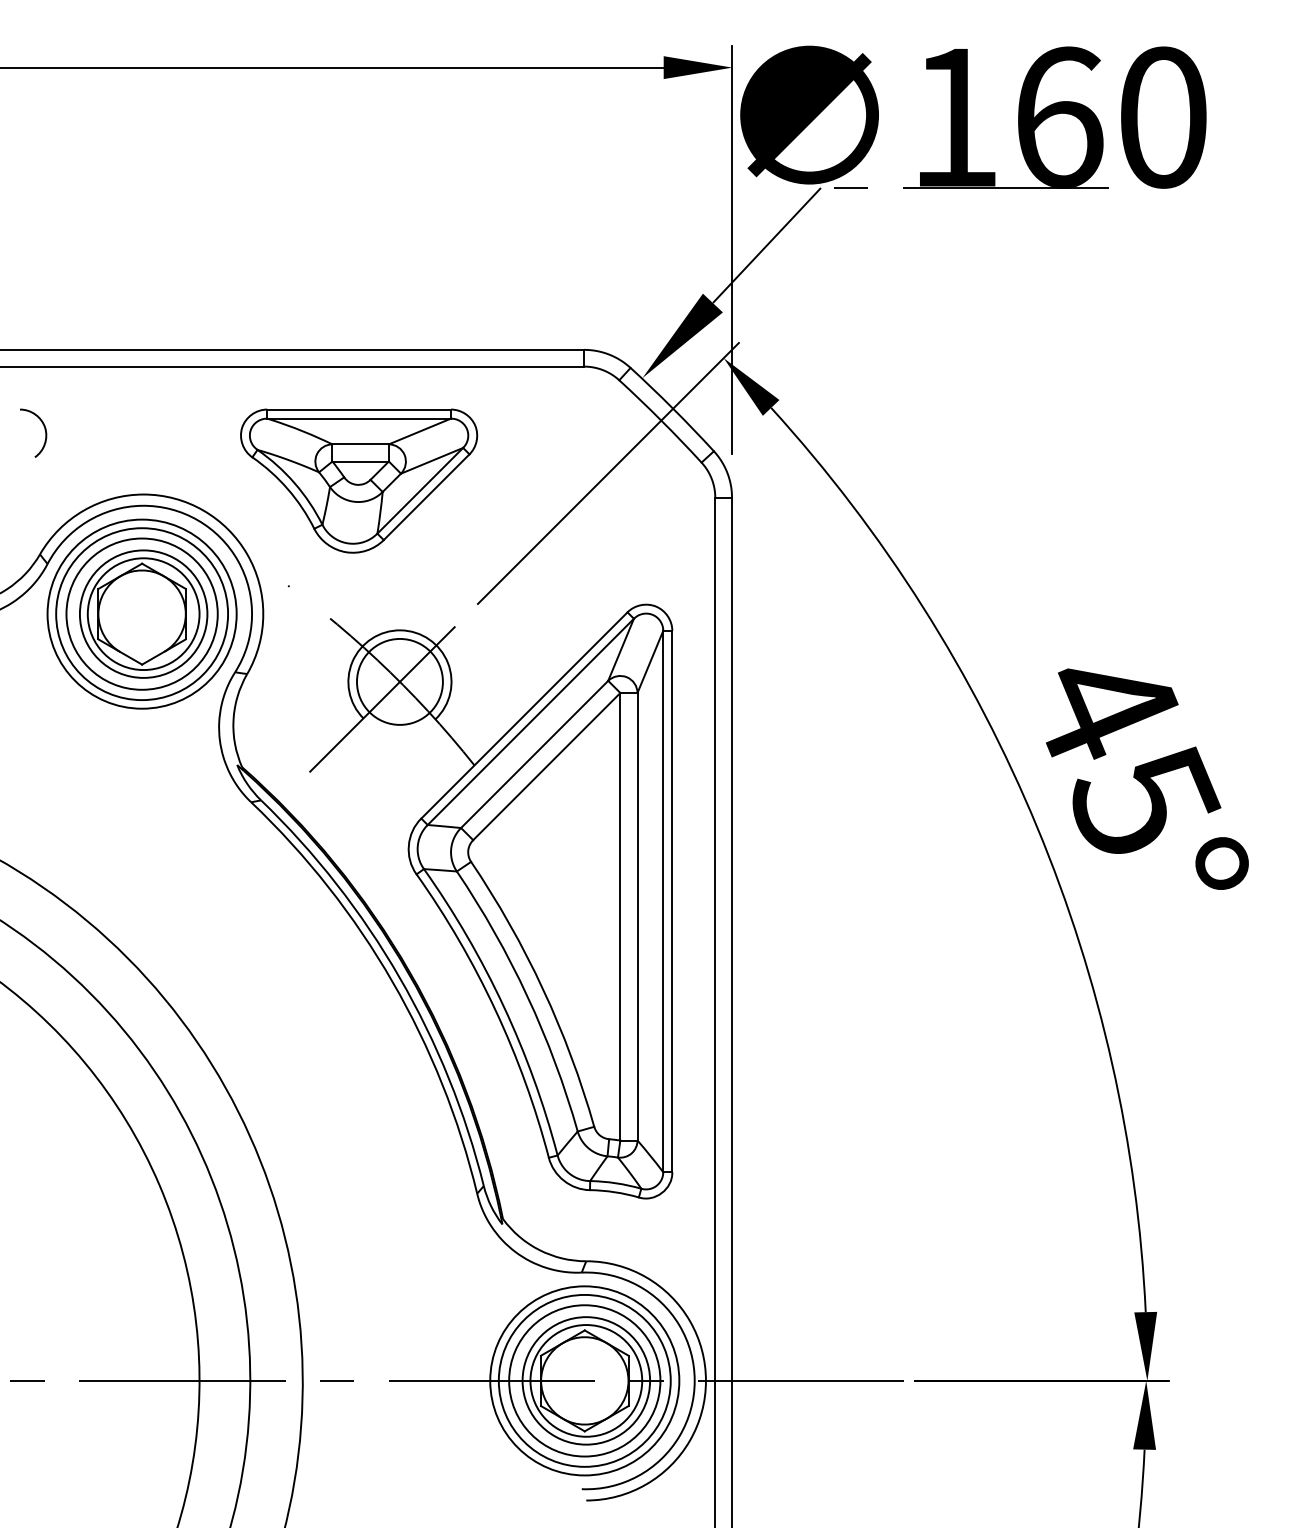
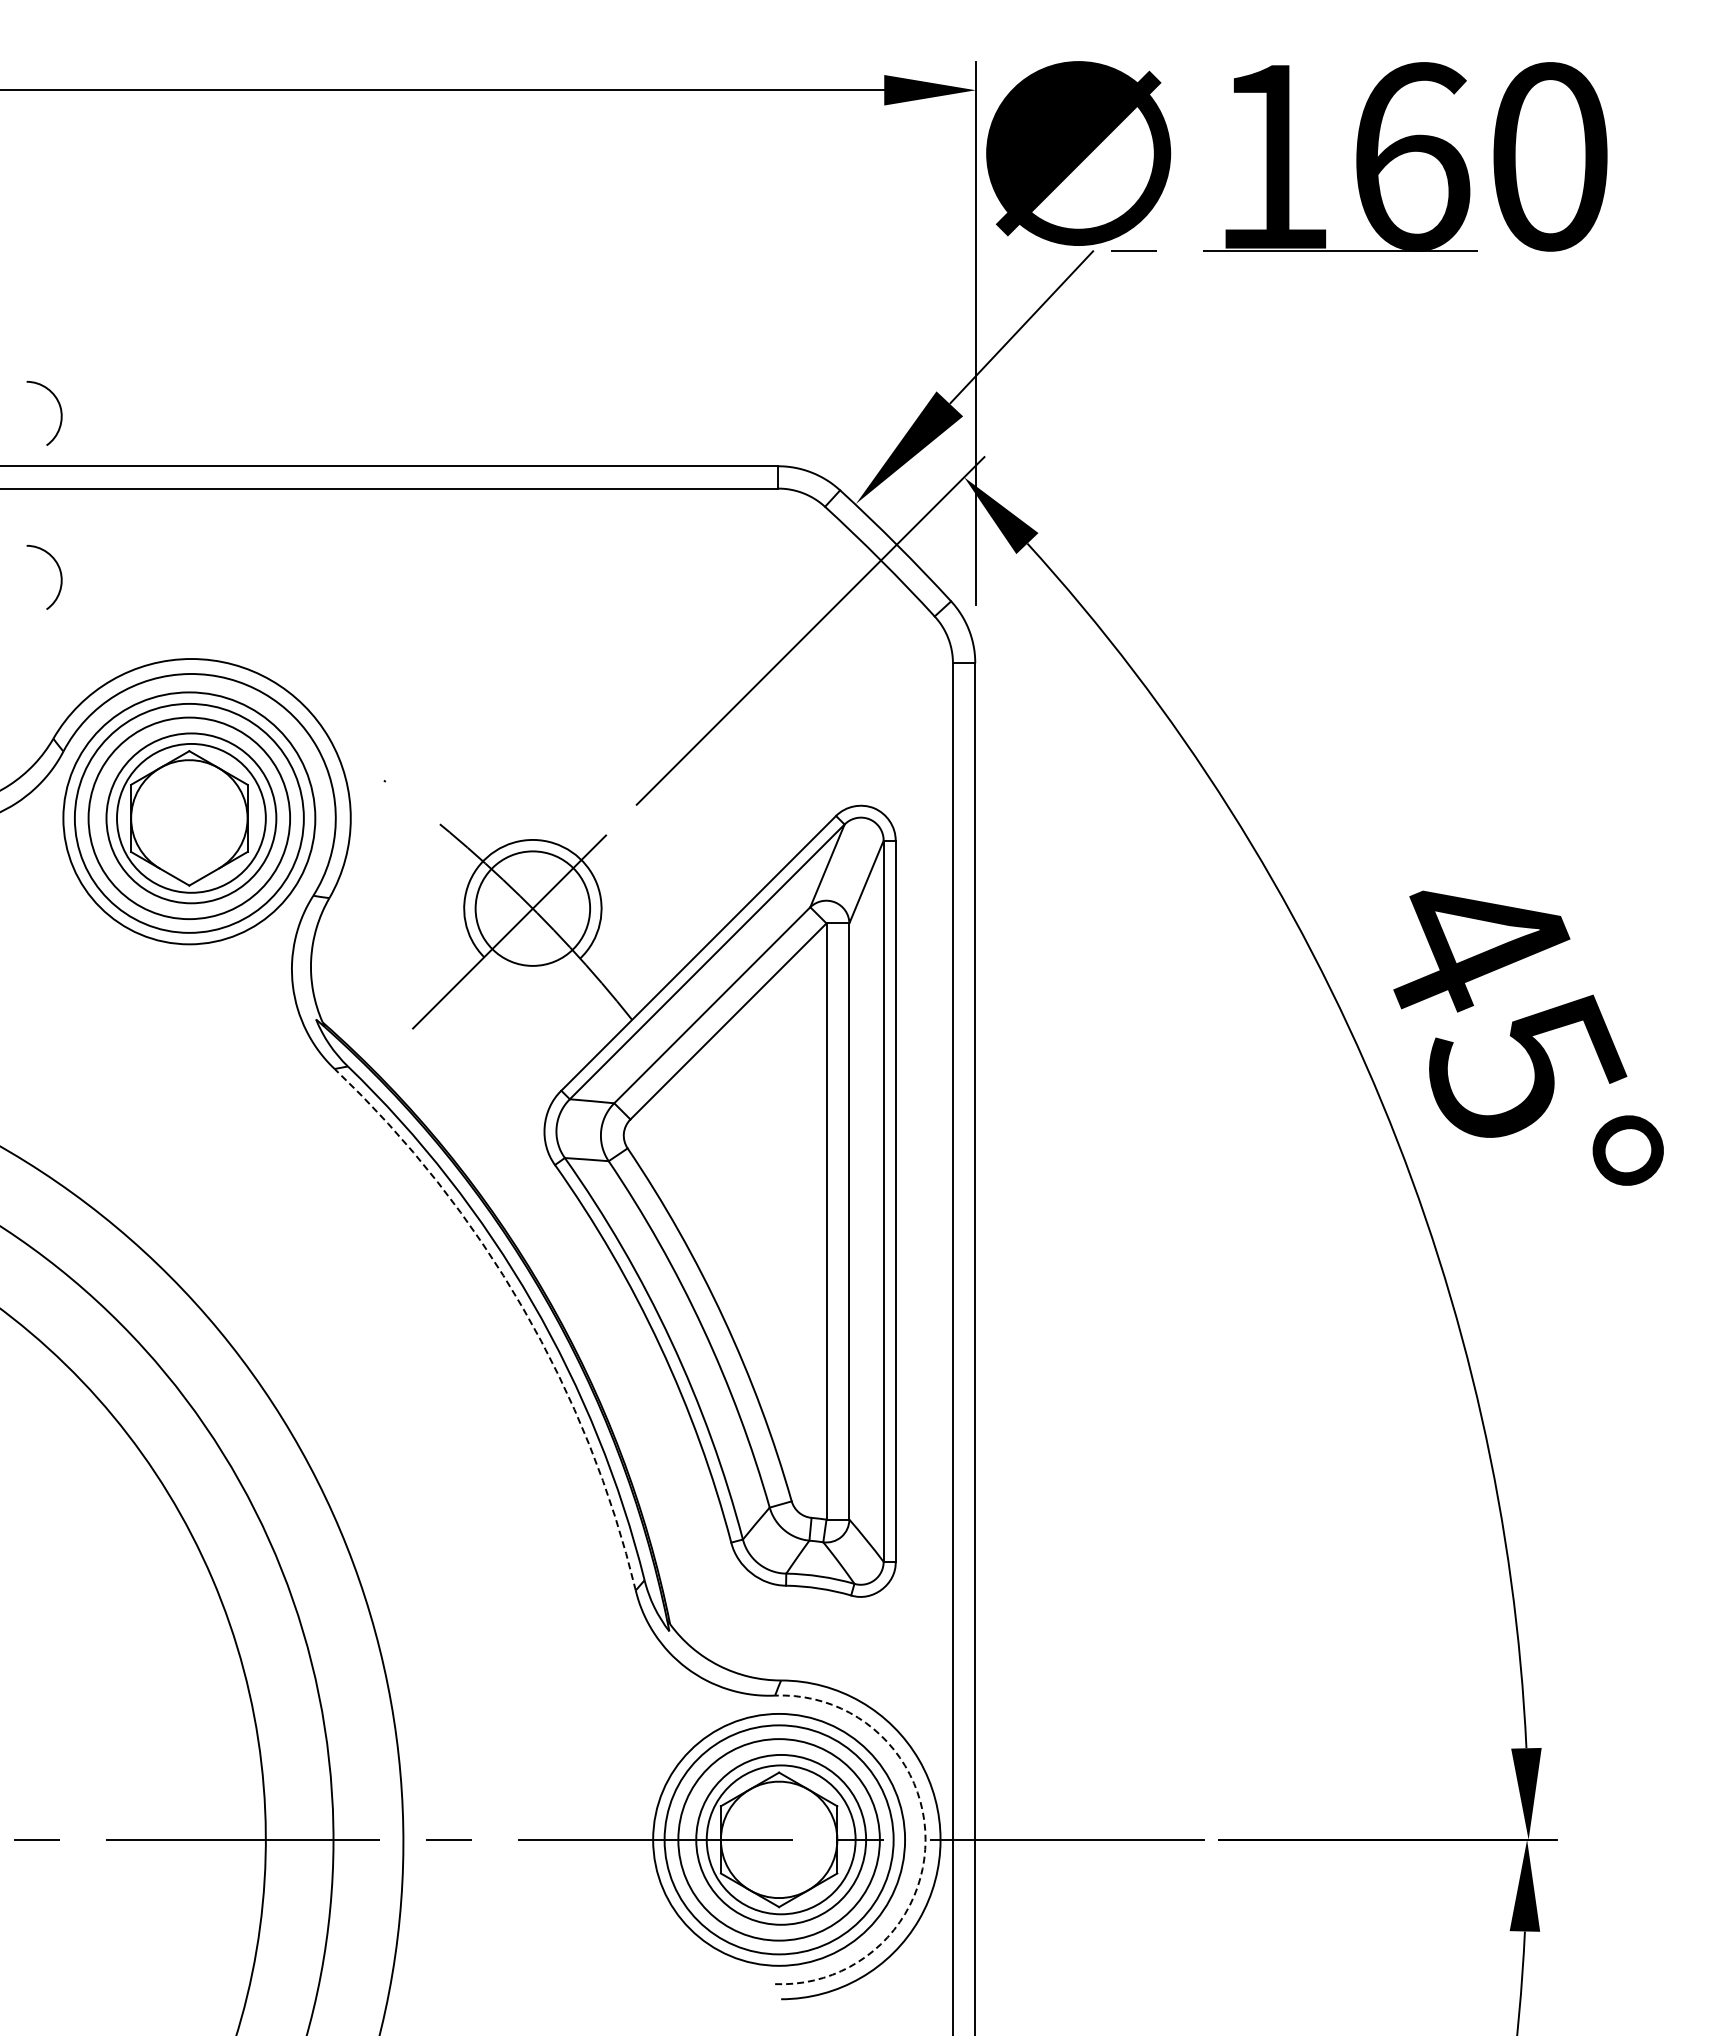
curve: (45, 310) -> (60, 413), added
part: (359, 481) -> (478, 641), removed
arc: (392, 982) -> (522, 1308), solid -> dashed
arc: (694, 1380) -> (925, 1839), solid -> dashed

